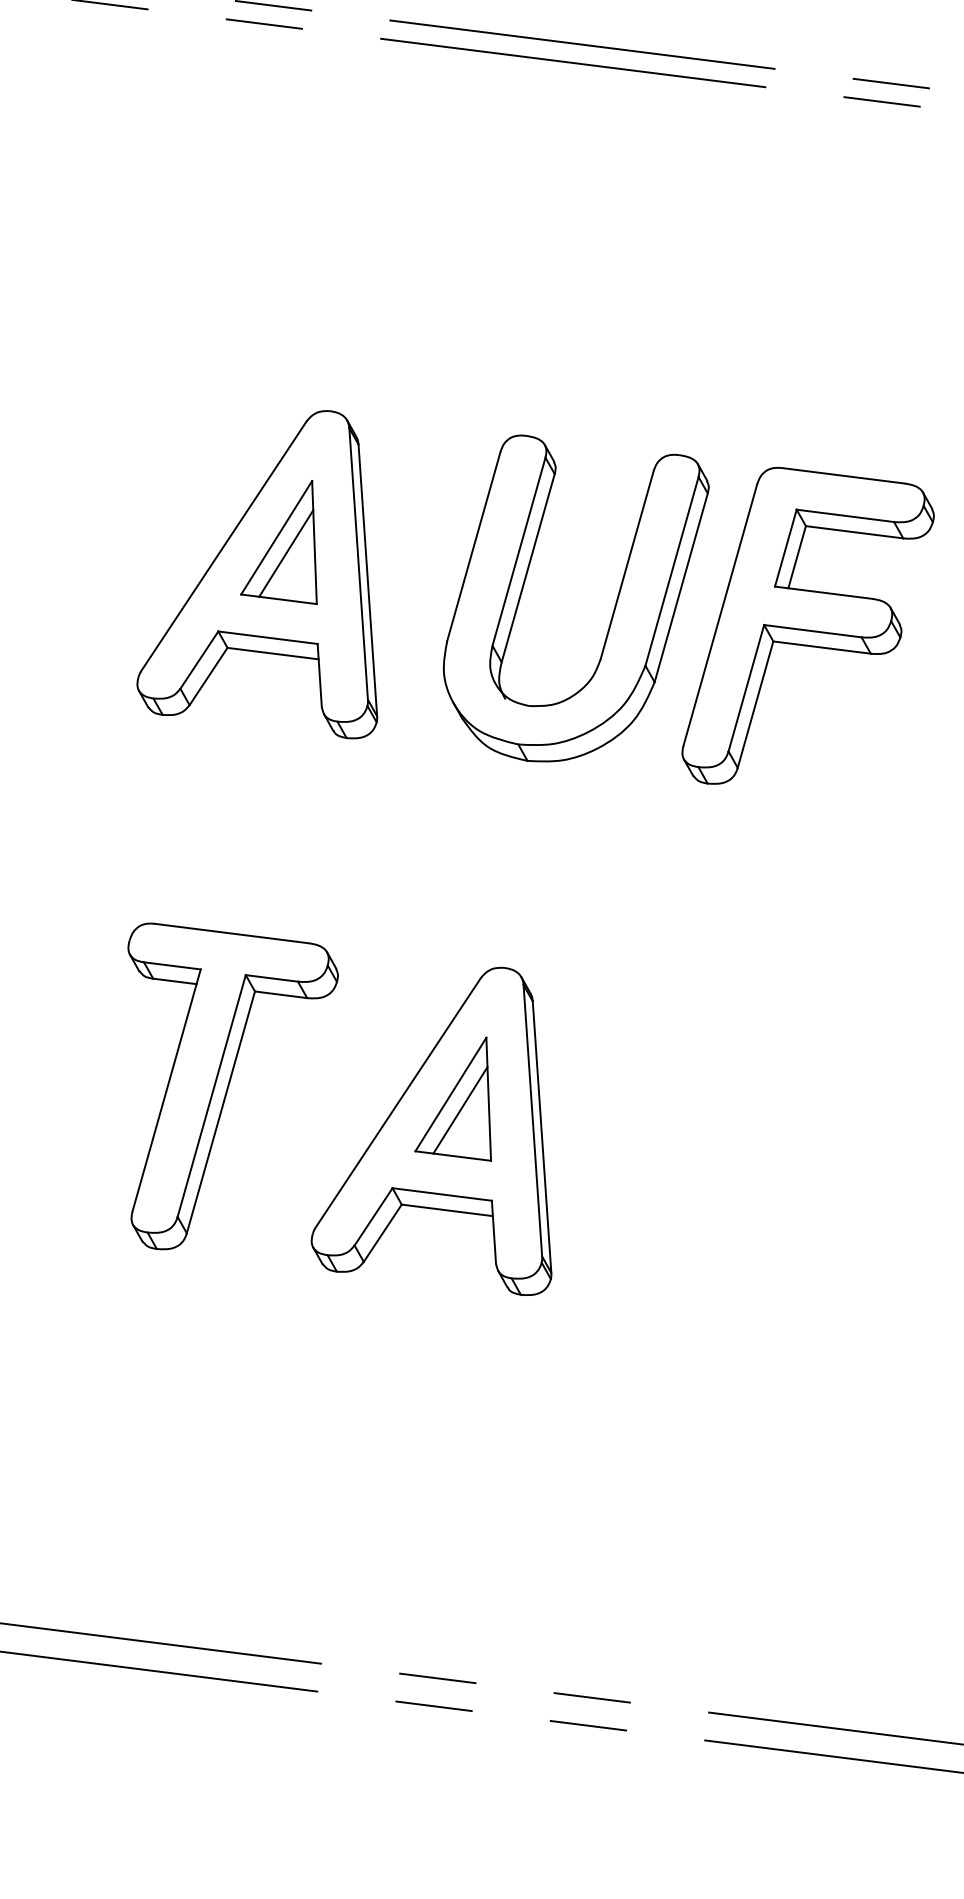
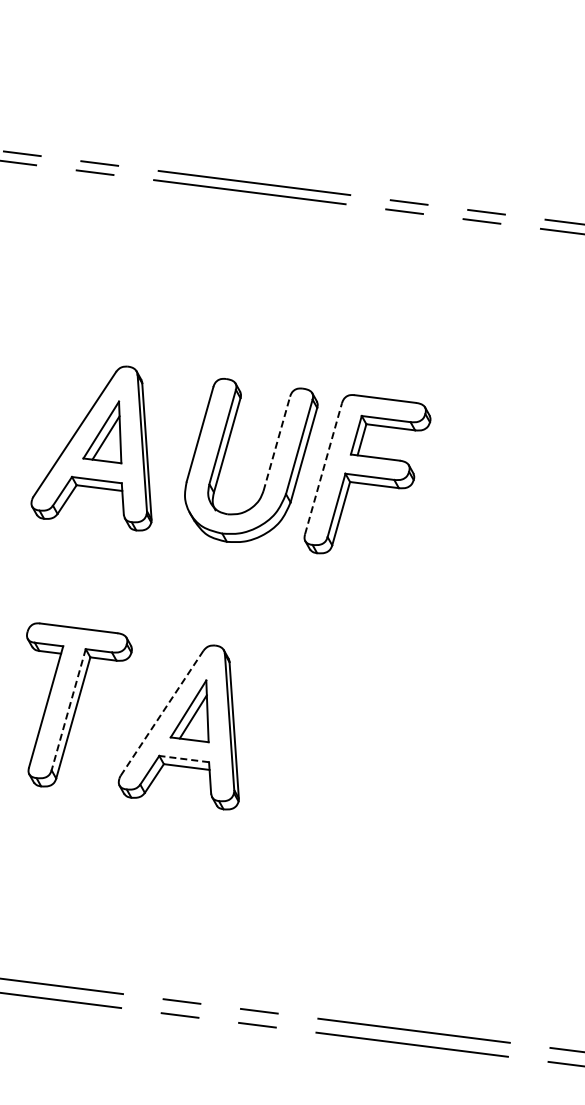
line: (626, 564) -> (276, 443), solid -> dashed
line: (720, 614) -> (323, 468), solid -> dashed
line: (211, 1095) -> (68, 709), solid -> dashed
line: (398, 1103) -> (162, 713), solid -> dashed
line: (440, 1195) -> (183, 759), solid -> dashed

